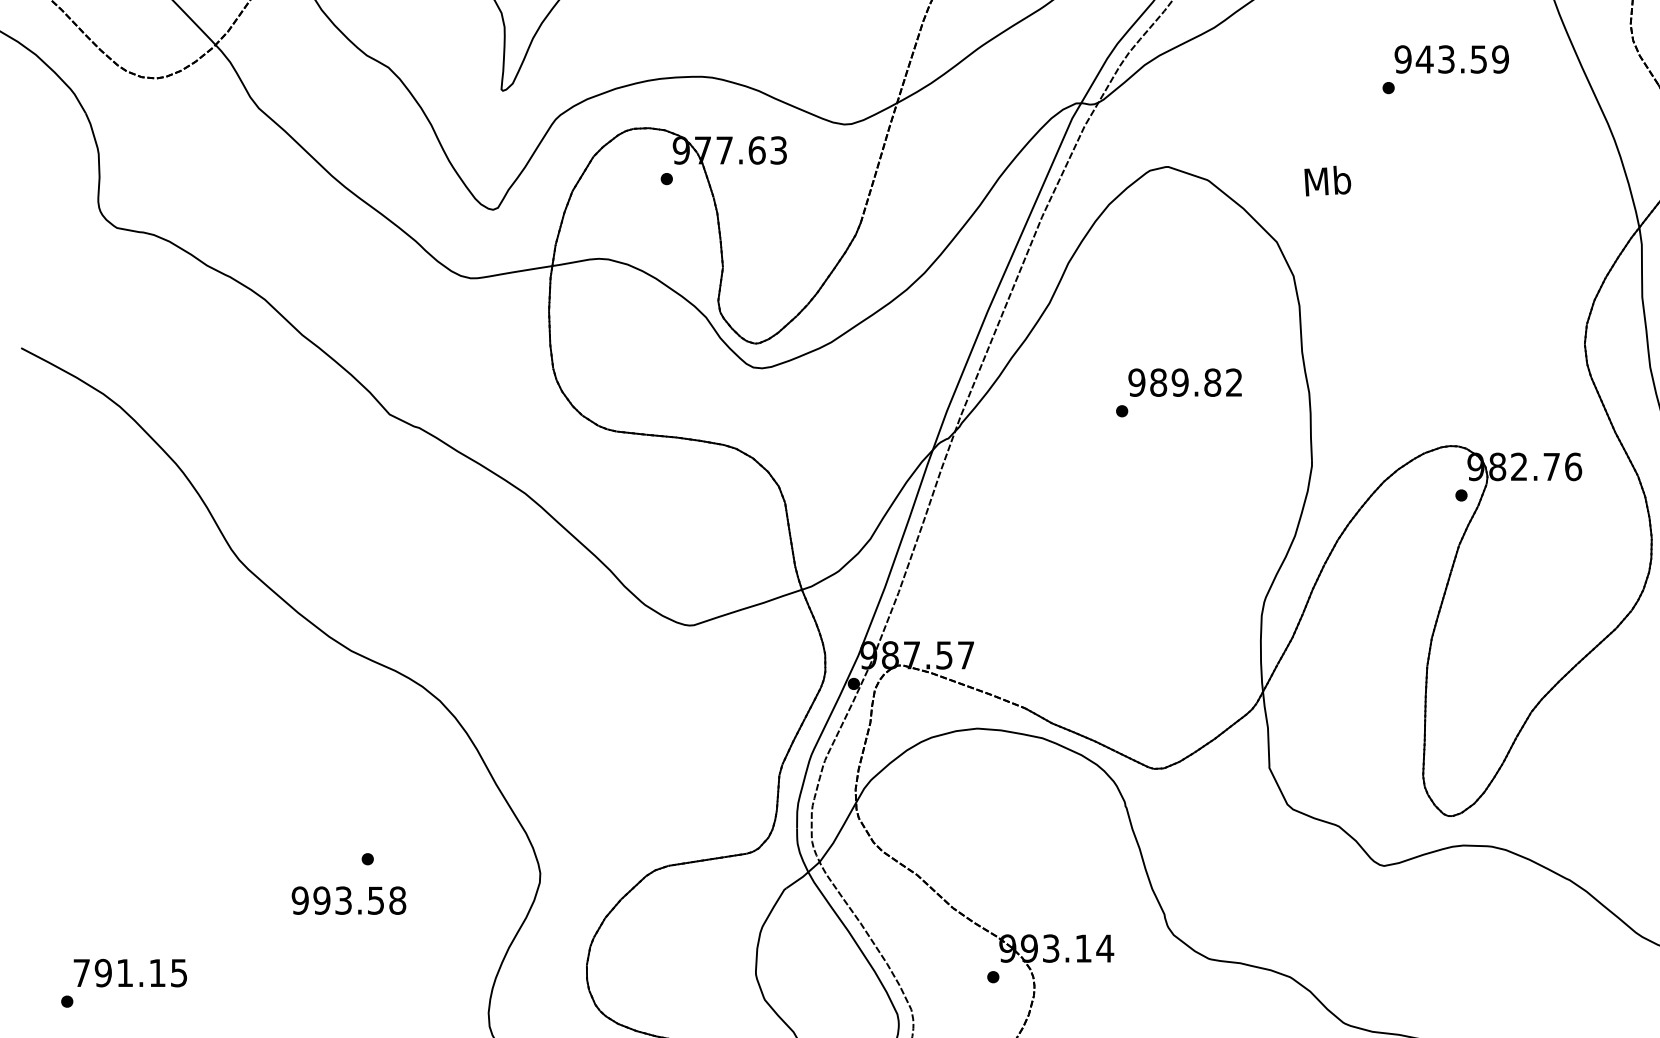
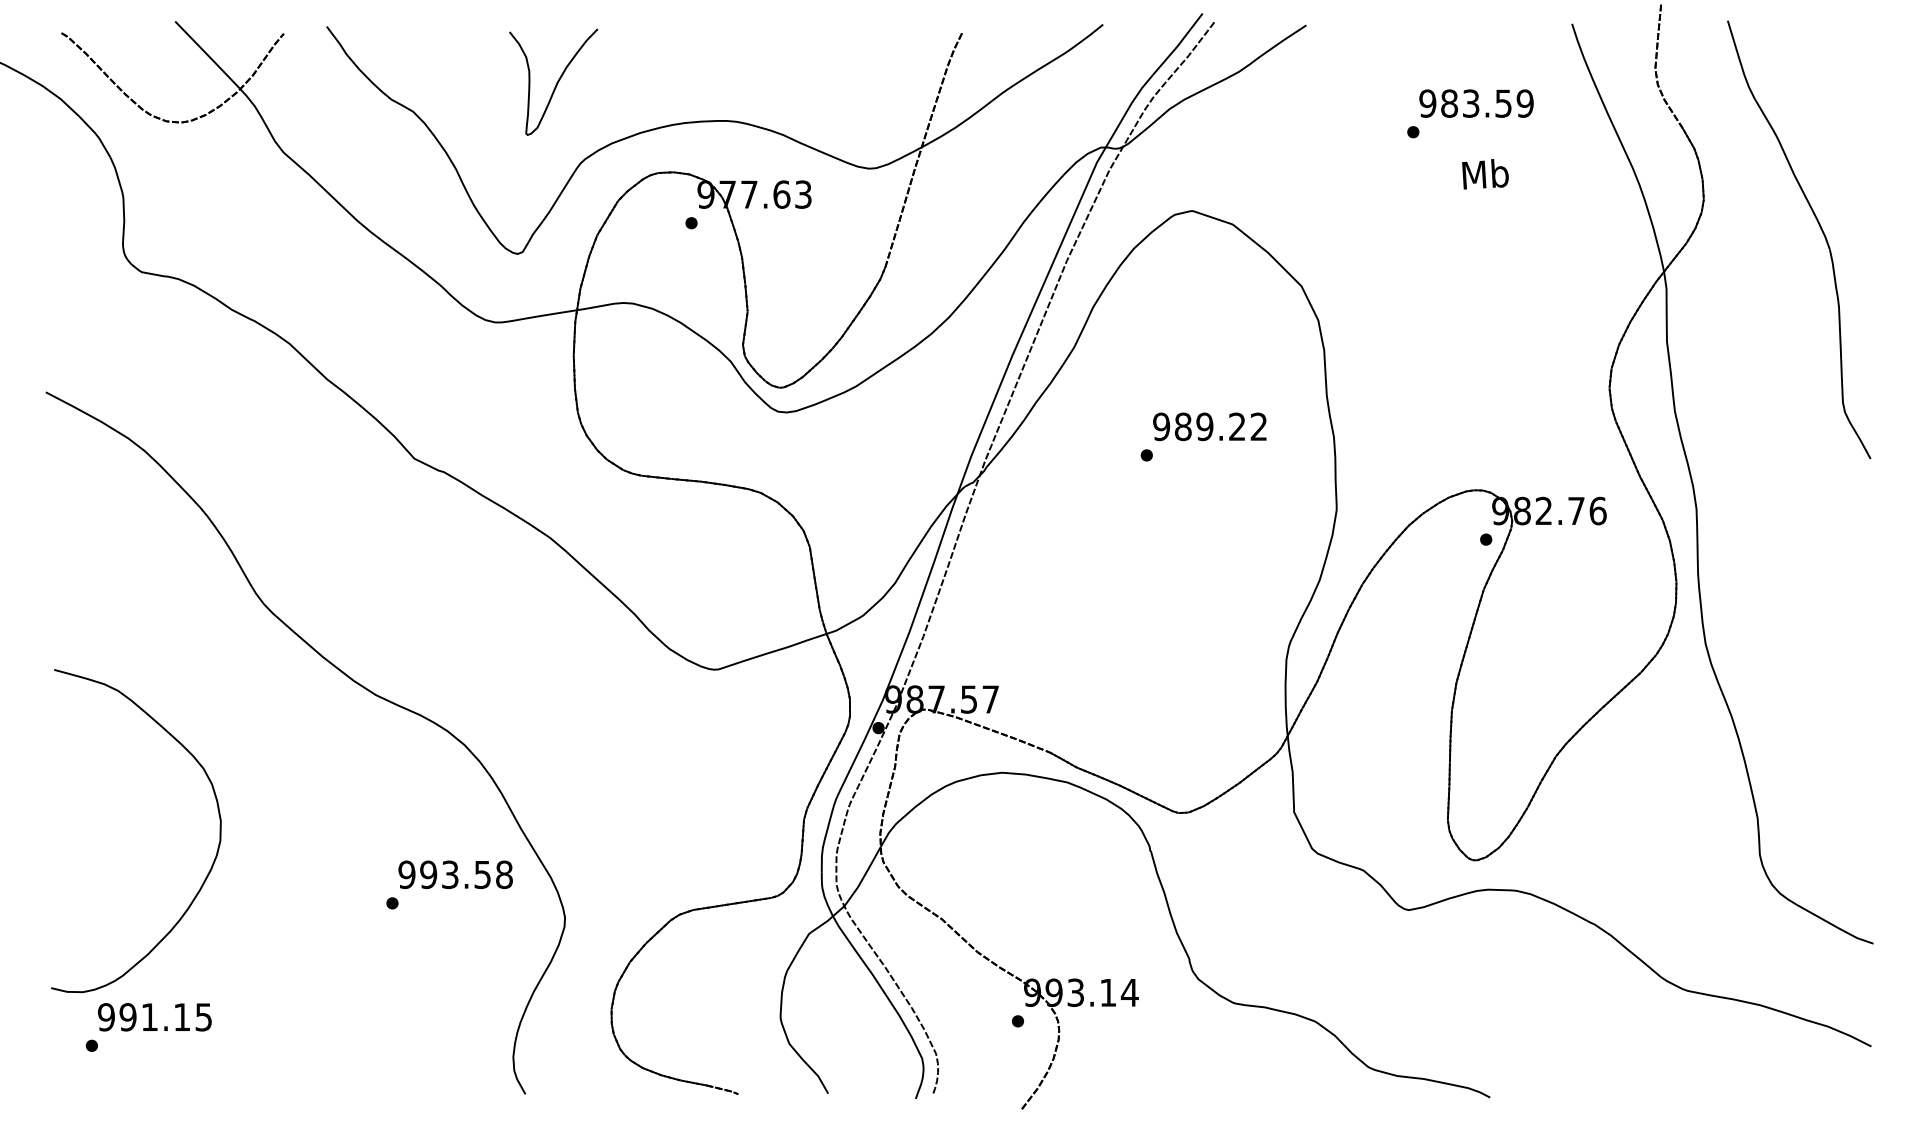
text: (1424, 59) -> (1449, 103), 943.59 -> 983.59
text: (1327, 181) -> (1485, 174), moved
text: (1212, 382) -> (1237, 426), 989.82 -> 989.22
curve: (188, 816) -> (213, 860), added
text: (348, 900) -> (455, 874), moved
text: (80, 973) -> (105, 1017), 791.15 -> 991.15

